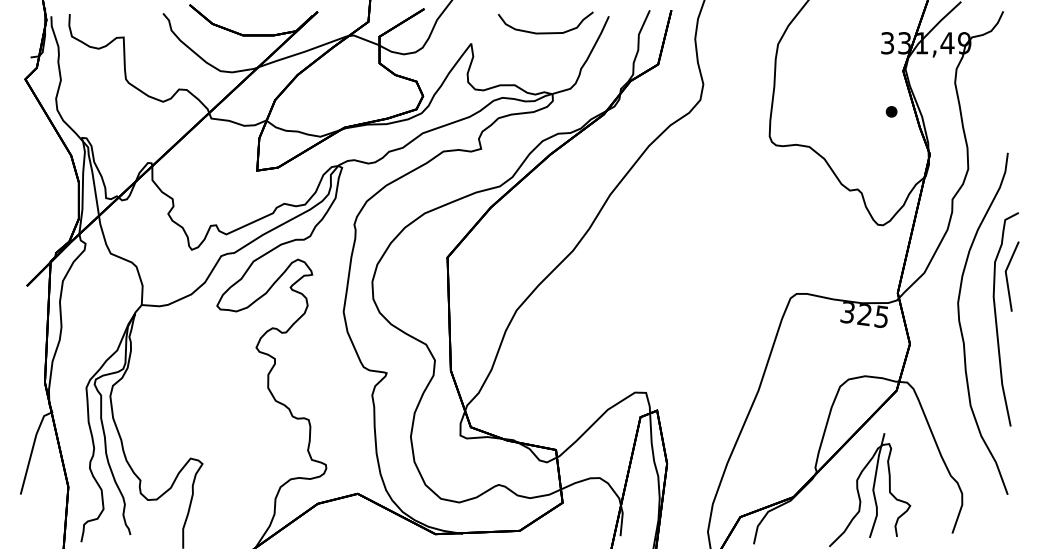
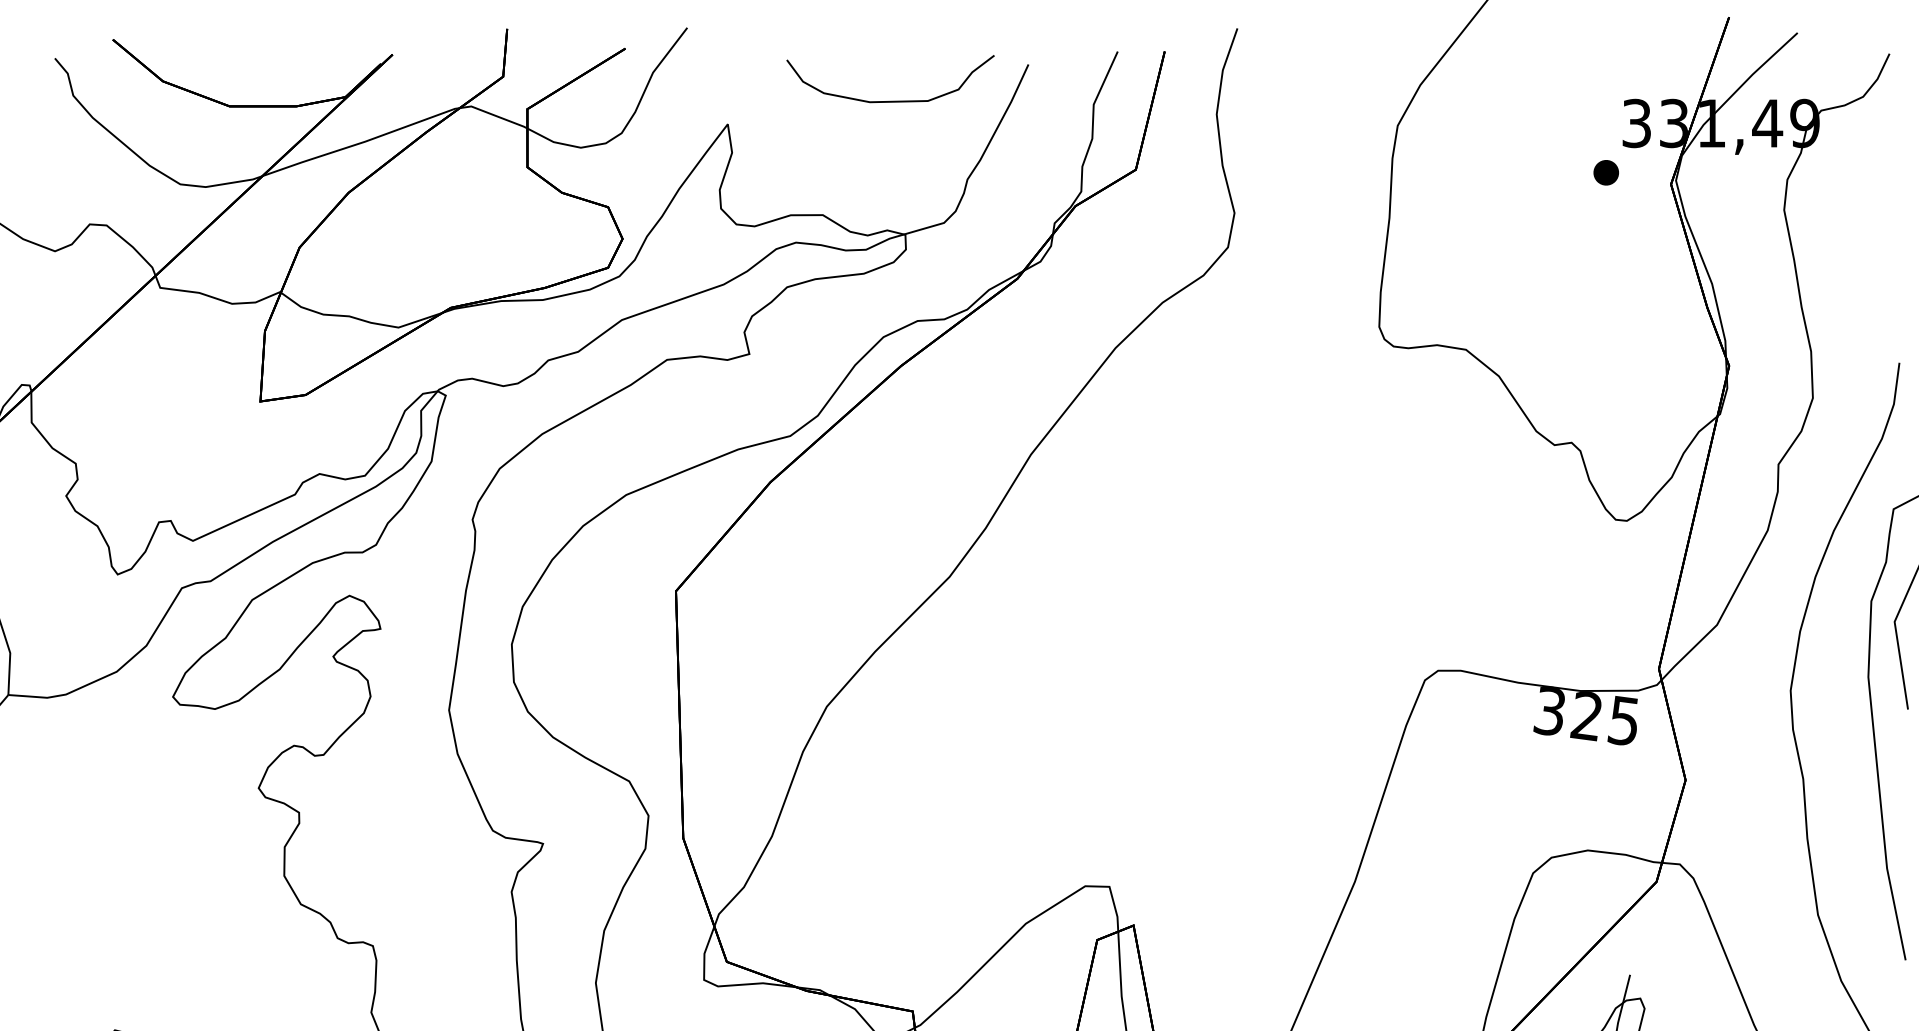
part: (891, 111) -> (1605, 172), moved

